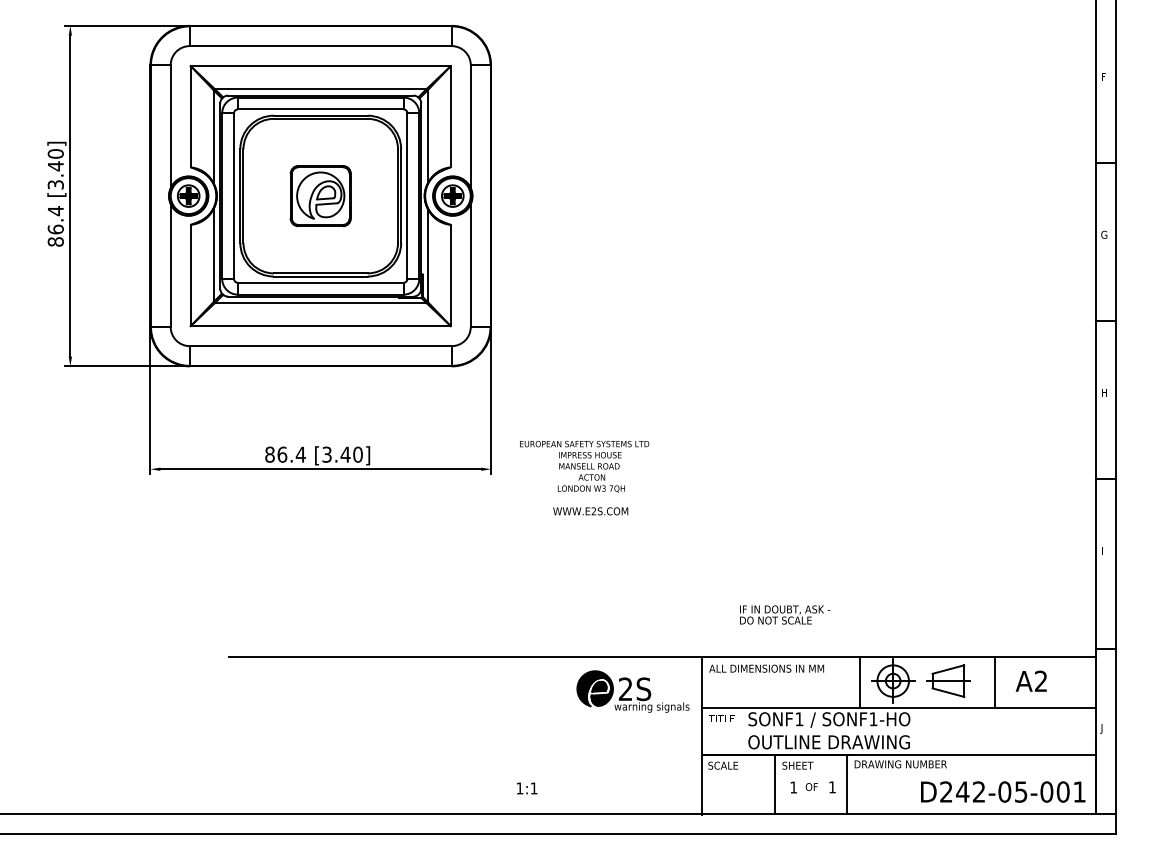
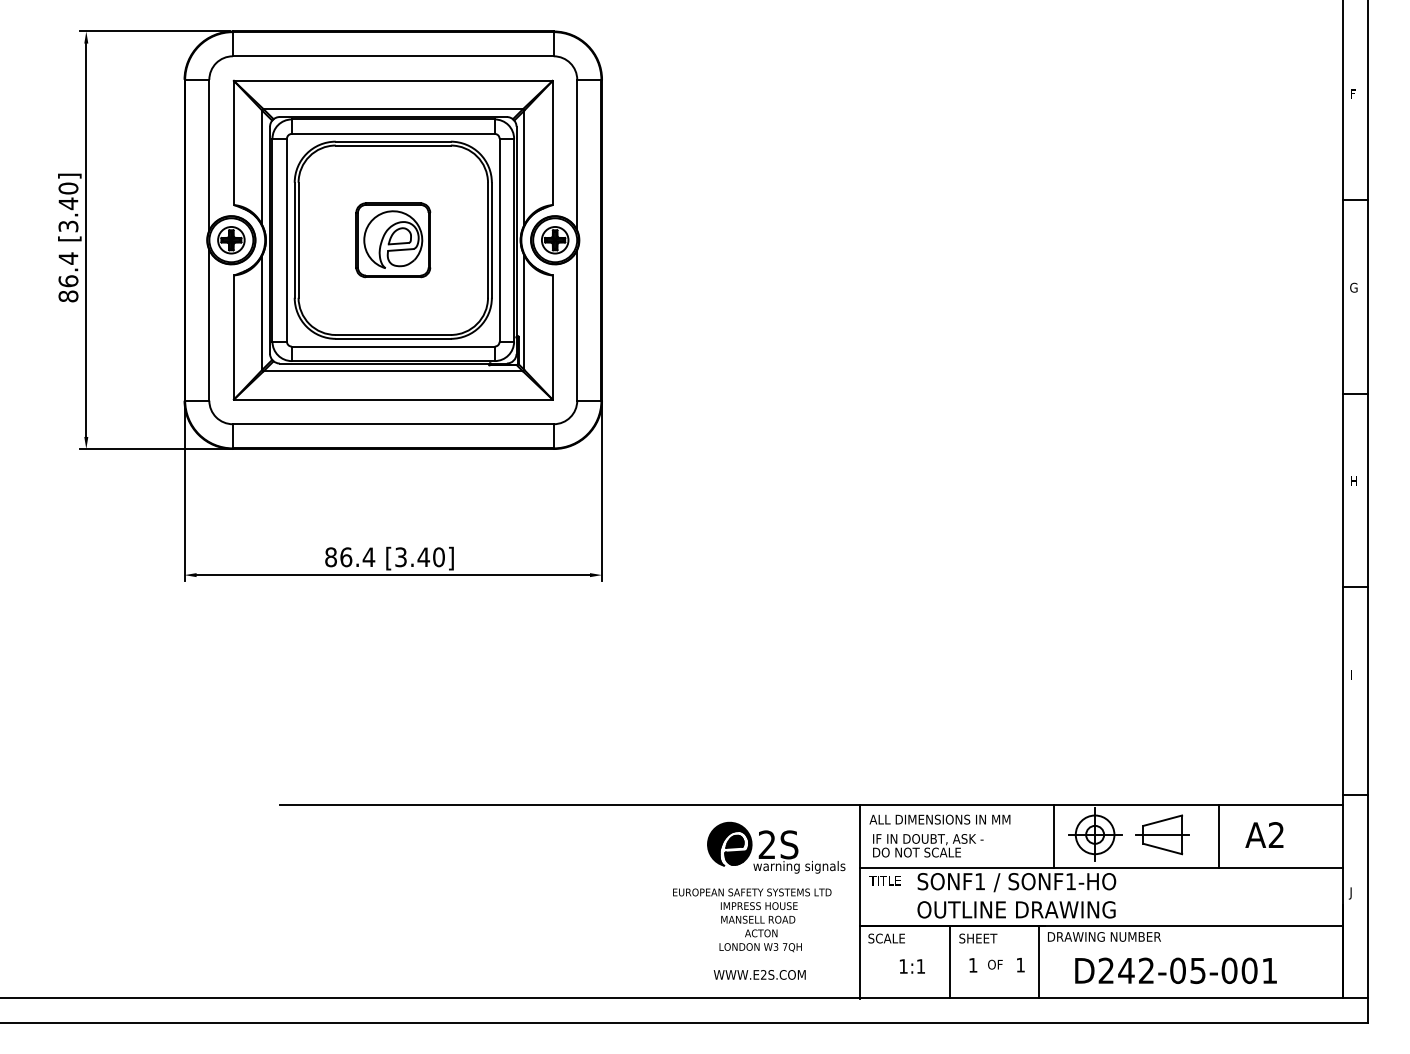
text: (584, 477) -> (752, 933), moved
text: (785, 614) -> (928, 845), moved
text: (527, 788) -> (912, 966), moved
text: (1003, 791) -> (1176, 970), moved

